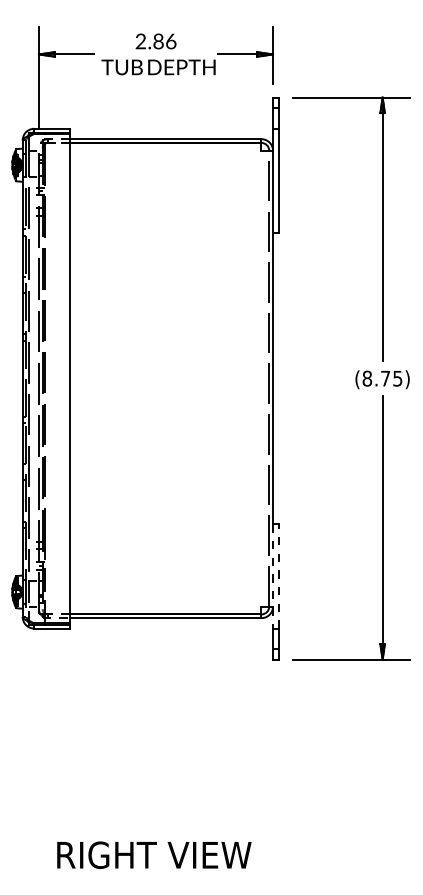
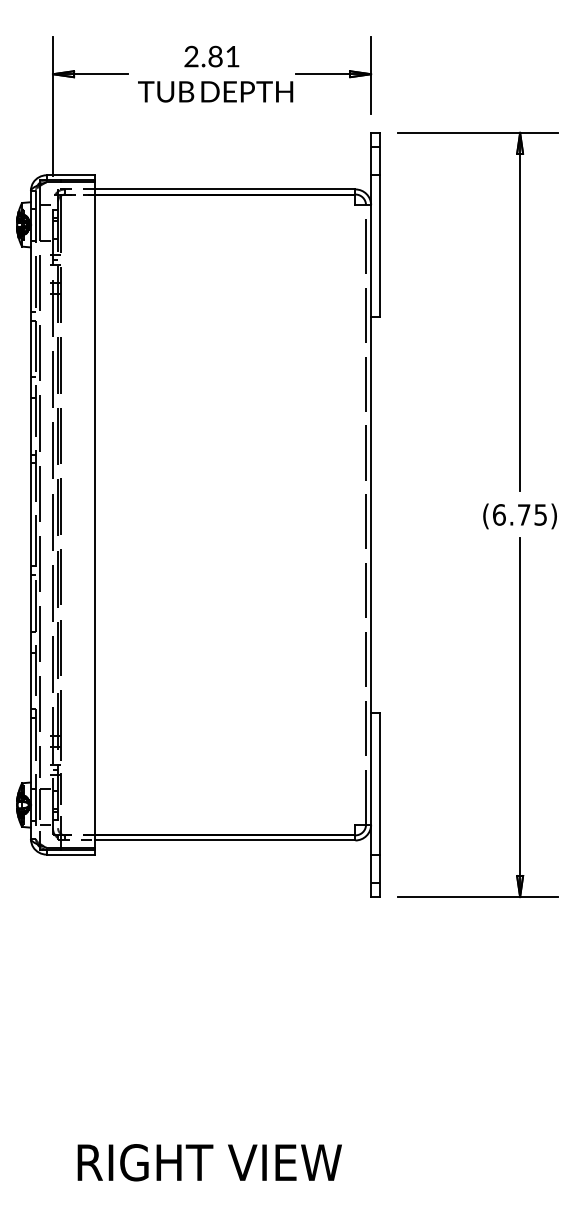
text: (171, 41) -> (232, 56), 2.86 -> 2.81
text: (366, 378) -> (498, 514), (8.75) -> (6.75)
line: (273, 576) -> (371, 783), dashed -> solid
line: (279, 576) -> (379, 783), dashed -> solid

